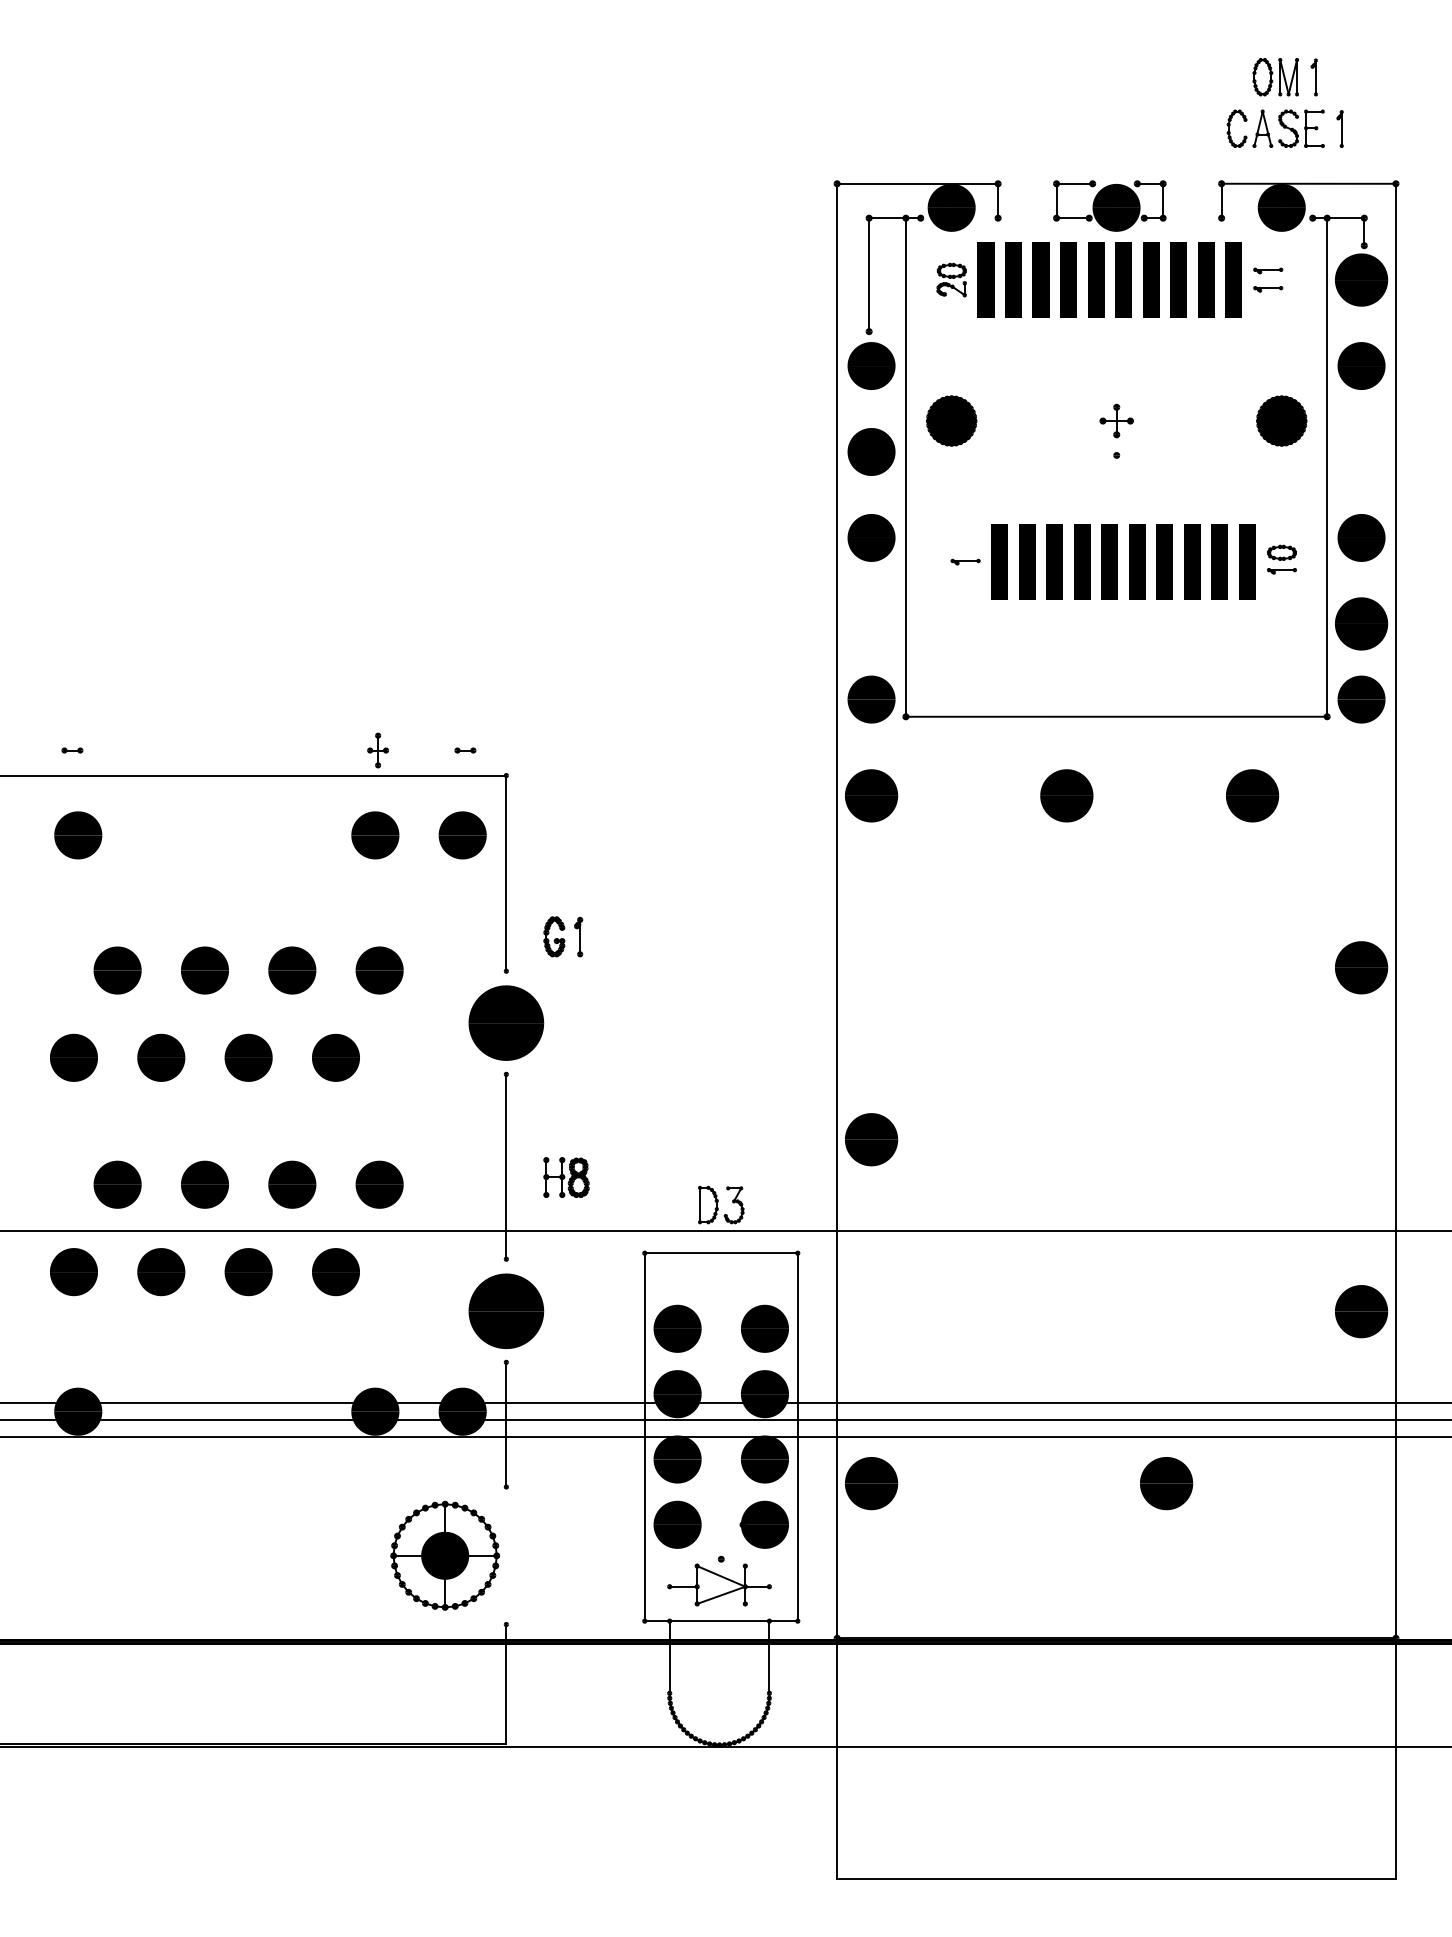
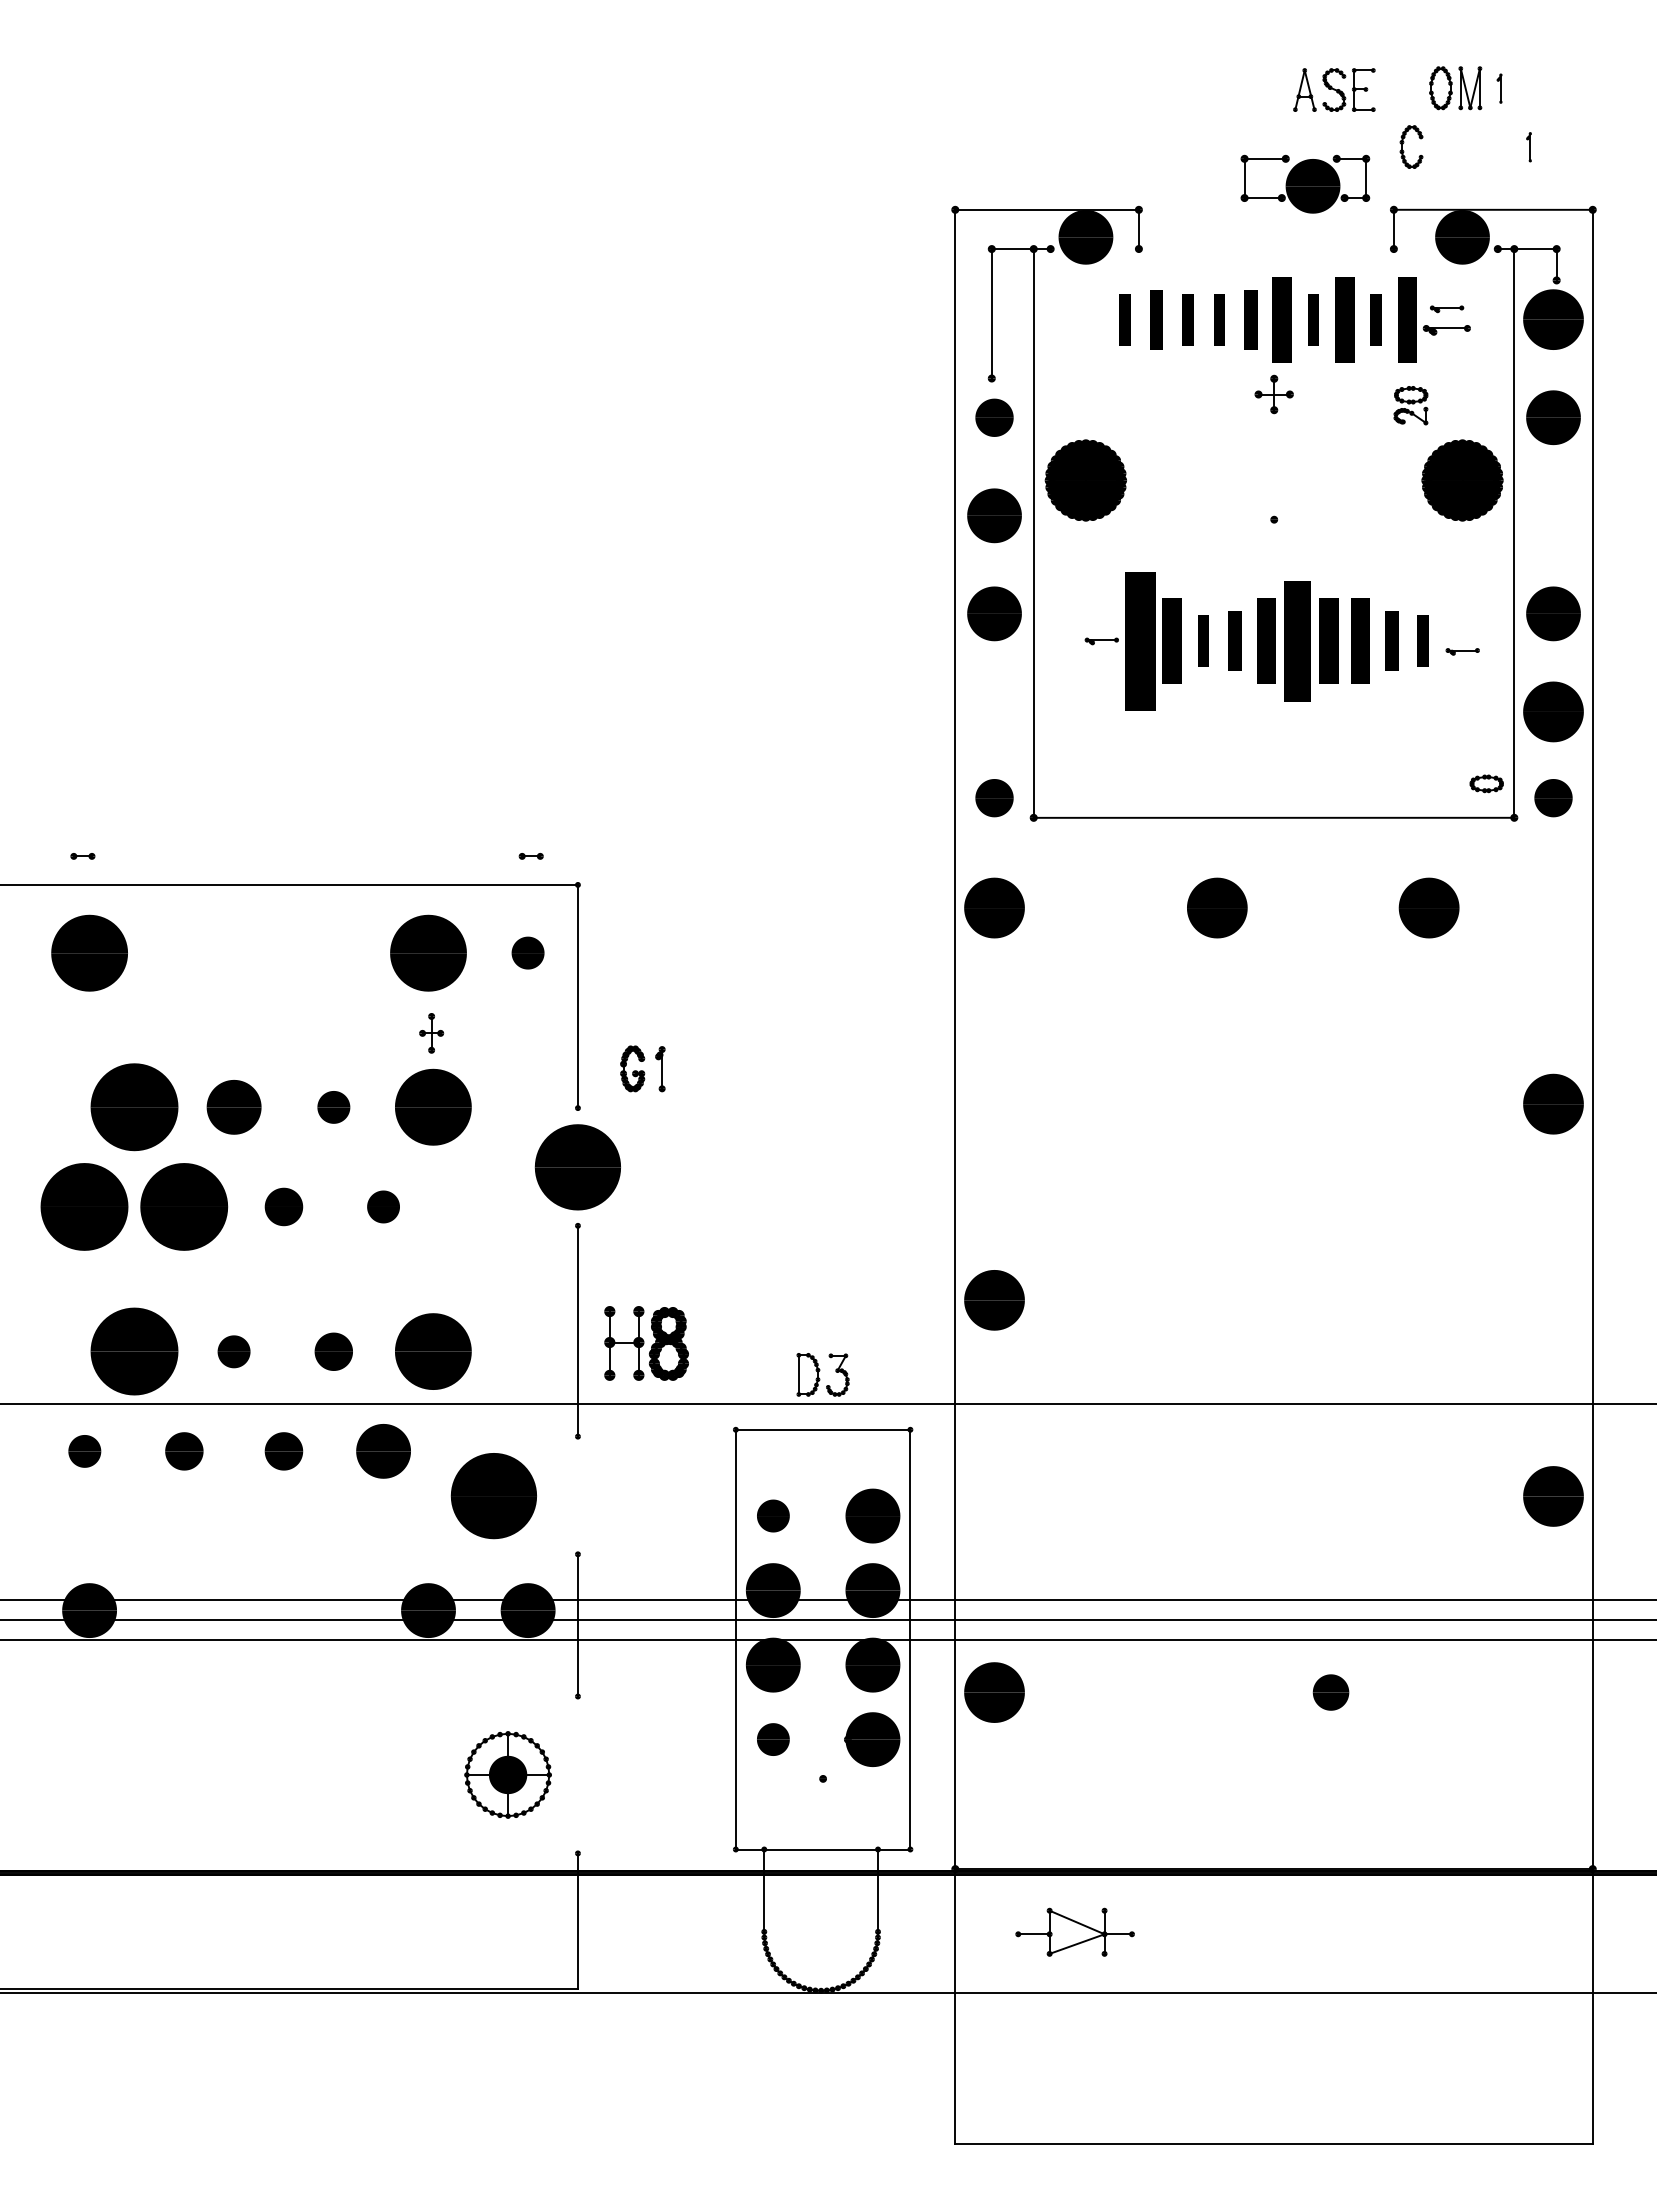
part: (1314, 77) -> (1499, 88), size x0.7
part: (1288, 128) -> (1334, 89), moved
part: (1339, 128) -> (1528, 146), size x0.7
part: (1109, 205) -> (1305, 183), moved
part: (951, 279) -> (1410, 405), moved
part: (985, 279) -> (1124, 319), size x0.6
part: (1013, 279) -> (1156, 319), size x0.7
part: (1040, 279) -> (1187, 319), size x0.6
part: (1068, 279) -> (1219, 319), size x0.6
part: (1095, 279) -> (1250, 319), size x0.7
part: (1151, 279) -> (1313, 319), size x0.6
part: (1205, 279) -> (1375, 319), size x0.6
part: (1268, 288) -> (1447, 329), size x1.4
part: (871, 365) -> (994, 417), size x0.7
part: (951, 421) -> (1085, 480), size x1.4
part: (1116, 421) -> (1273, 394), moved
part: (1281, 421) -> (1462, 480), size x1.4
part: (1281, 552) -> (1486, 783), moved
part: (999, 561) -> (1140, 640), size x1.6
part: (1054, 561) -> (1203, 640), size x0.6
part: (1081, 561) -> (1234, 640), size x0.7
part: (1137, 561) -> (1297, 640), size x1.4
part: (1219, 561) -> (1391, 640), size x0.7
part: (1246, 561) -> (1422, 640), size x0.6
part: (871, 698) -> (994, 797), size x0.7
part: (1361, 698) -> (1553, 797), size x0.7
part: (377, 750) -> (431, 1033), moved
part: (78, 834) -> (89, 952), size x1.4
part: (375, 834) -> (428, 952), size x1.4
part: (462, 834) -> (527, 952), size x0.6
part: (117, 970) -> (134, 1107), size x1.6
part: (292, 970) -> (333, 1107), size x0.6
part: (379, 970) -> (433, 1107), size x1.4
part: (73, 1057) -> (84, 1206), size x1.6
part: (161, 1057) -> (184, 1206), size x1.6
part: (248, 1057) -> (283, 1206), size x0.7
part: (335, 1057) -> (383, 1206), size x0.6
part: (566, 1177) -> (646, 1343), size x1.6
part: (117, 1184) -> (134, 1351), size x1.6
part: (204, 1184) -> (233, 1351), size x0.6
part: (292, 1184) -> (333, 1351), size x0.7
part: (379, 1184) -> (433, 1351), size x1.4
part: (73, 1272) -> (84, 1451), size x0.6
part: (161, 1272) -> (184, 1451), size x0.7
part: (248, 1272) -> (283, 1451), size x0.7
part: (505, 1311) -> (493, 1496), moved
part: (677, 1328) -> (773, 1515), size x0.6
part: (1166, 1483) -> (1330, 1692), size x0.6
part: (677, 1524) -> (773, 1739), size x0.6
part: (444, 1555) -> (507, 1774), size x0.7
part: (718, 1584) -> (1074, 1931), moved

